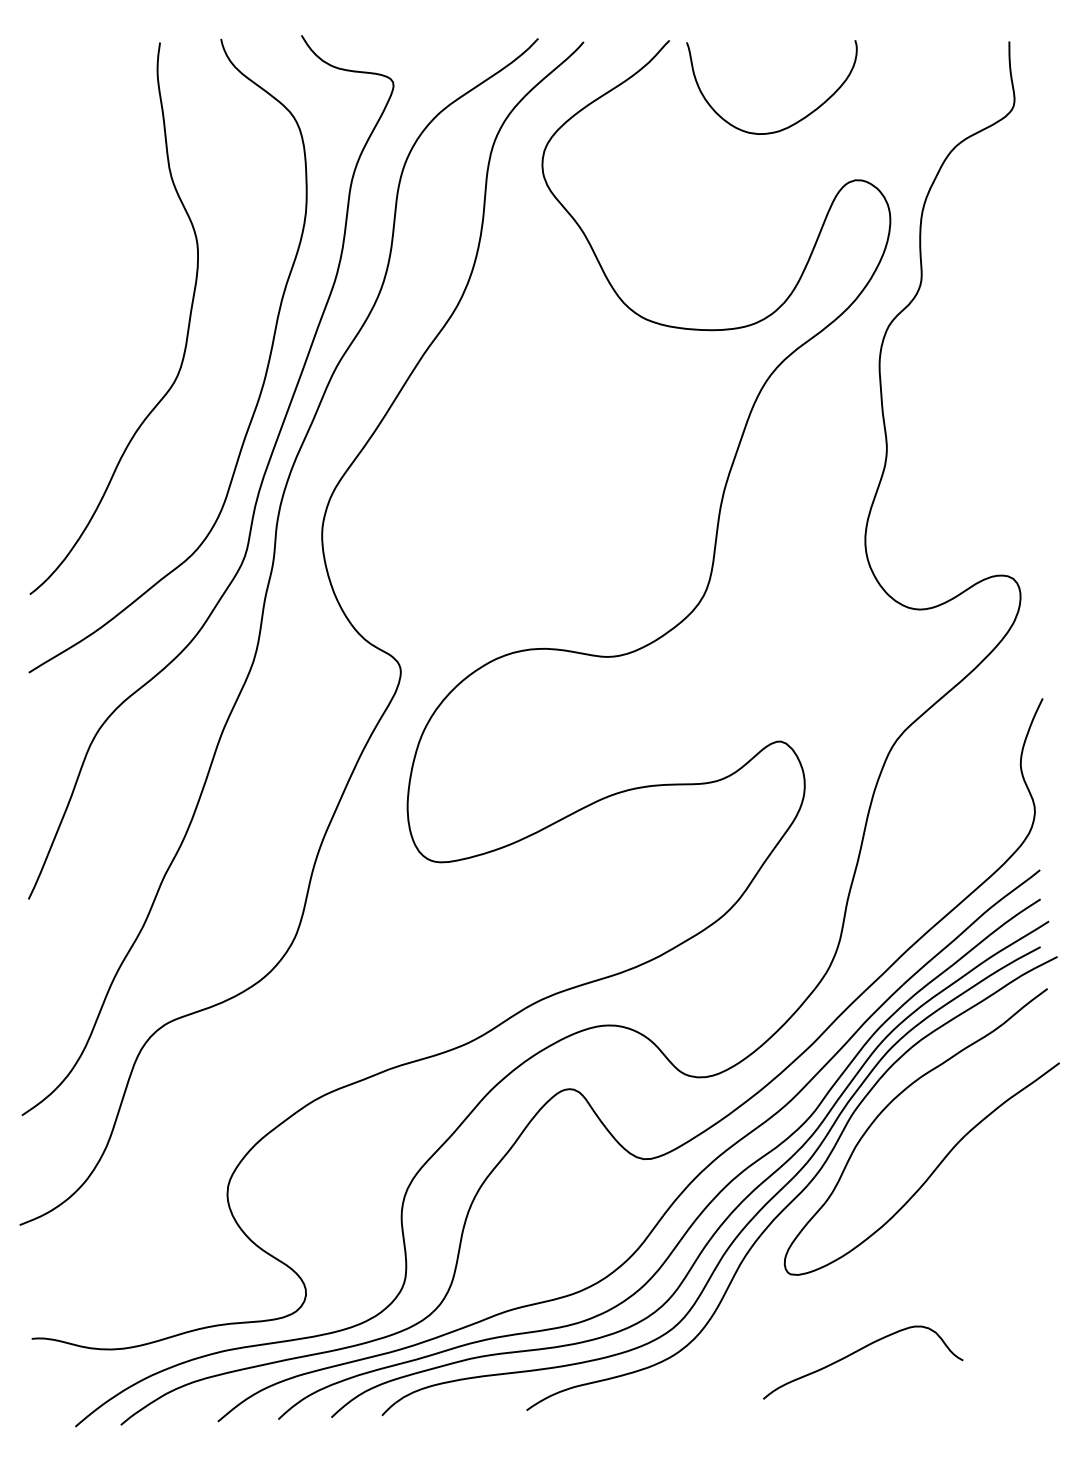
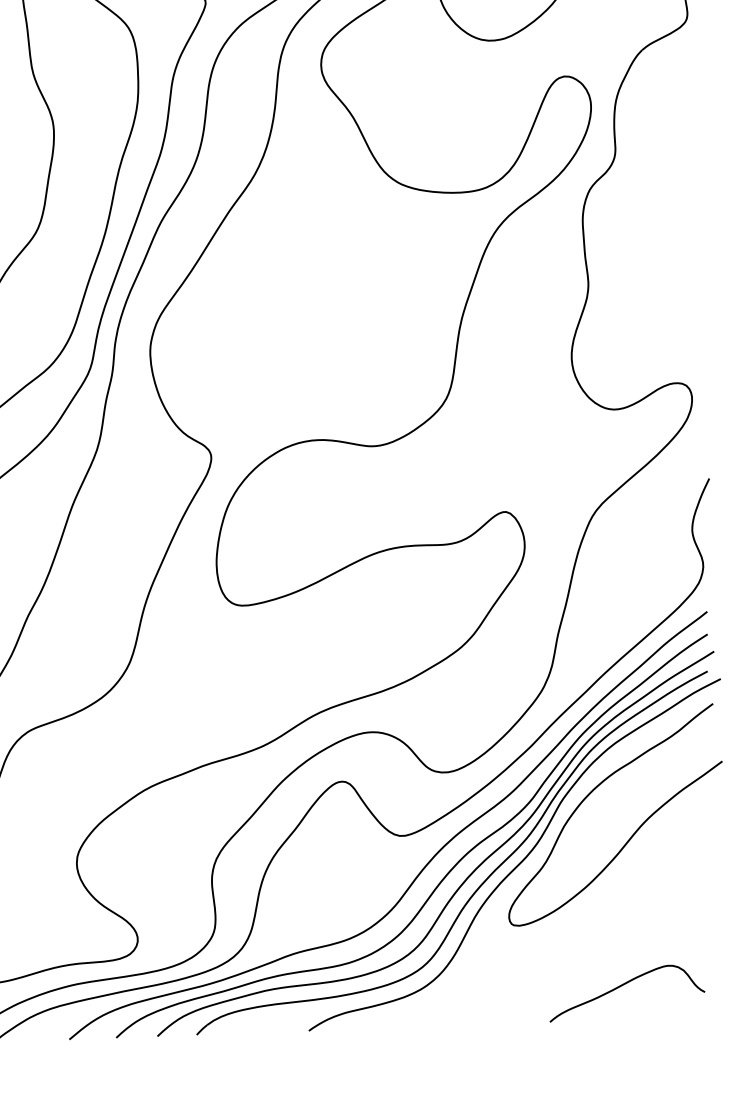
curve: (855, 1353) -> (621, 986), moved

